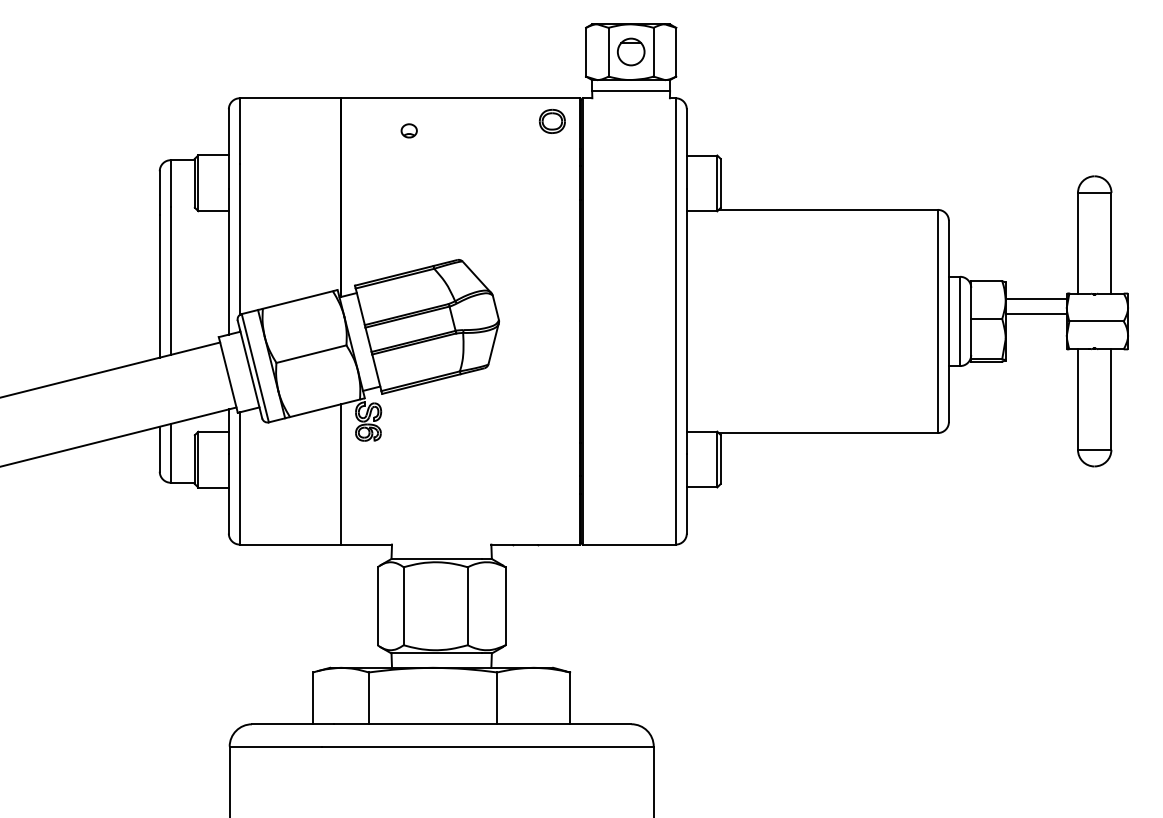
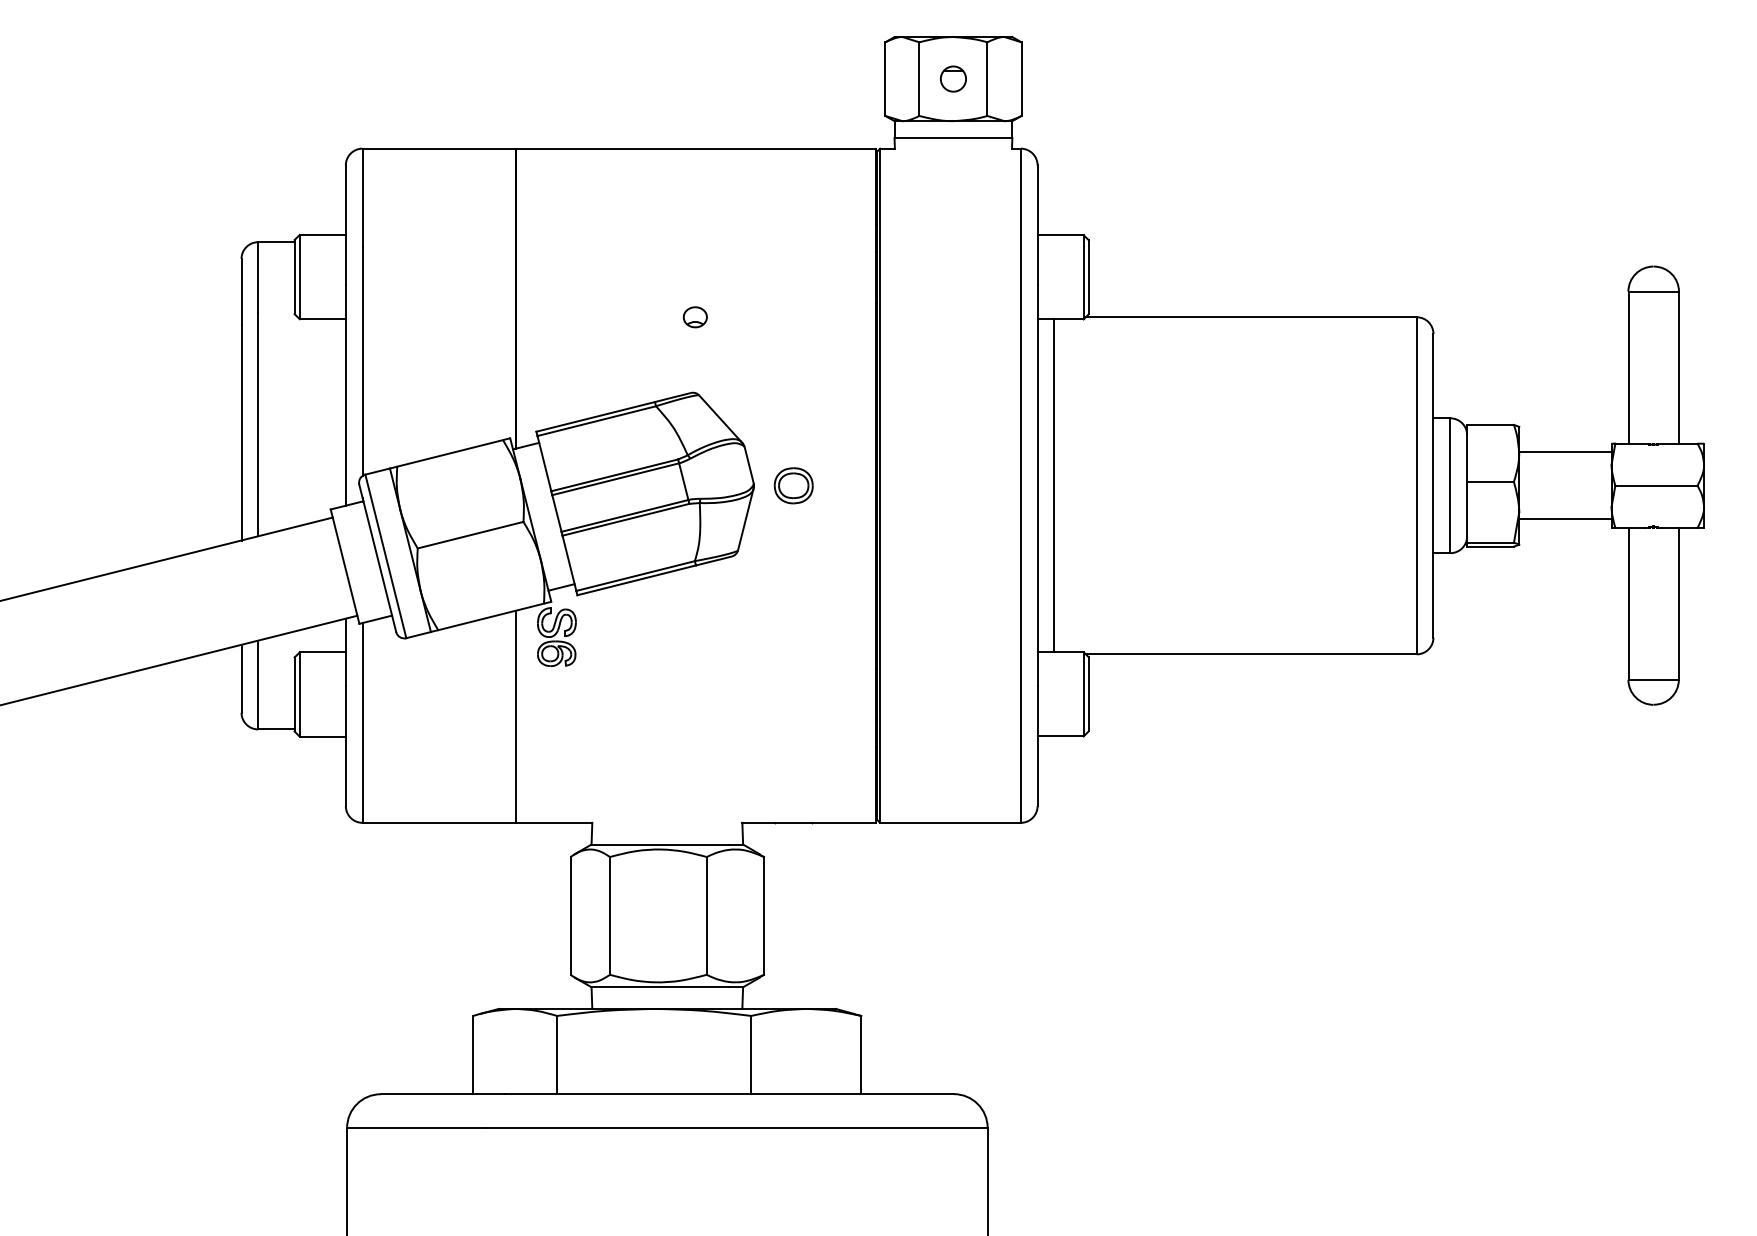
part: (630, 52) -> (952, 79), size x0.62
part: (551, 120) -> (792, 484), moved
part: (408, 130) -> (694, 316), moved
line: (1035, 313) -> (1564, 519), moved
line: (697, 321) -> (1053, 485), added

